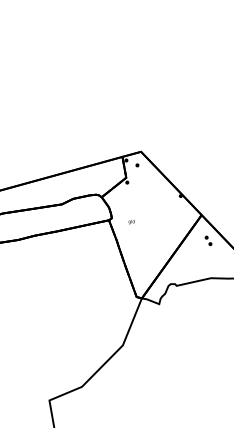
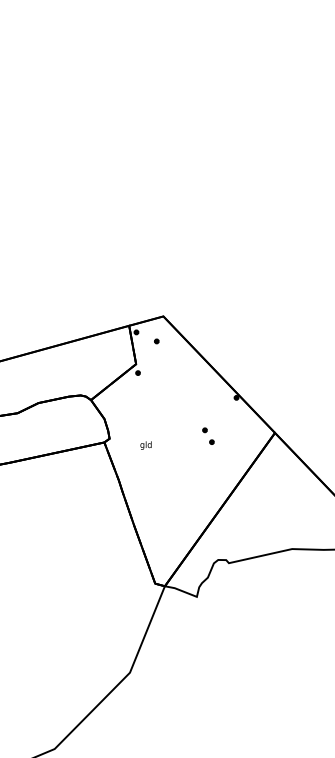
part: (208, 240) -> (208, 435), moved

